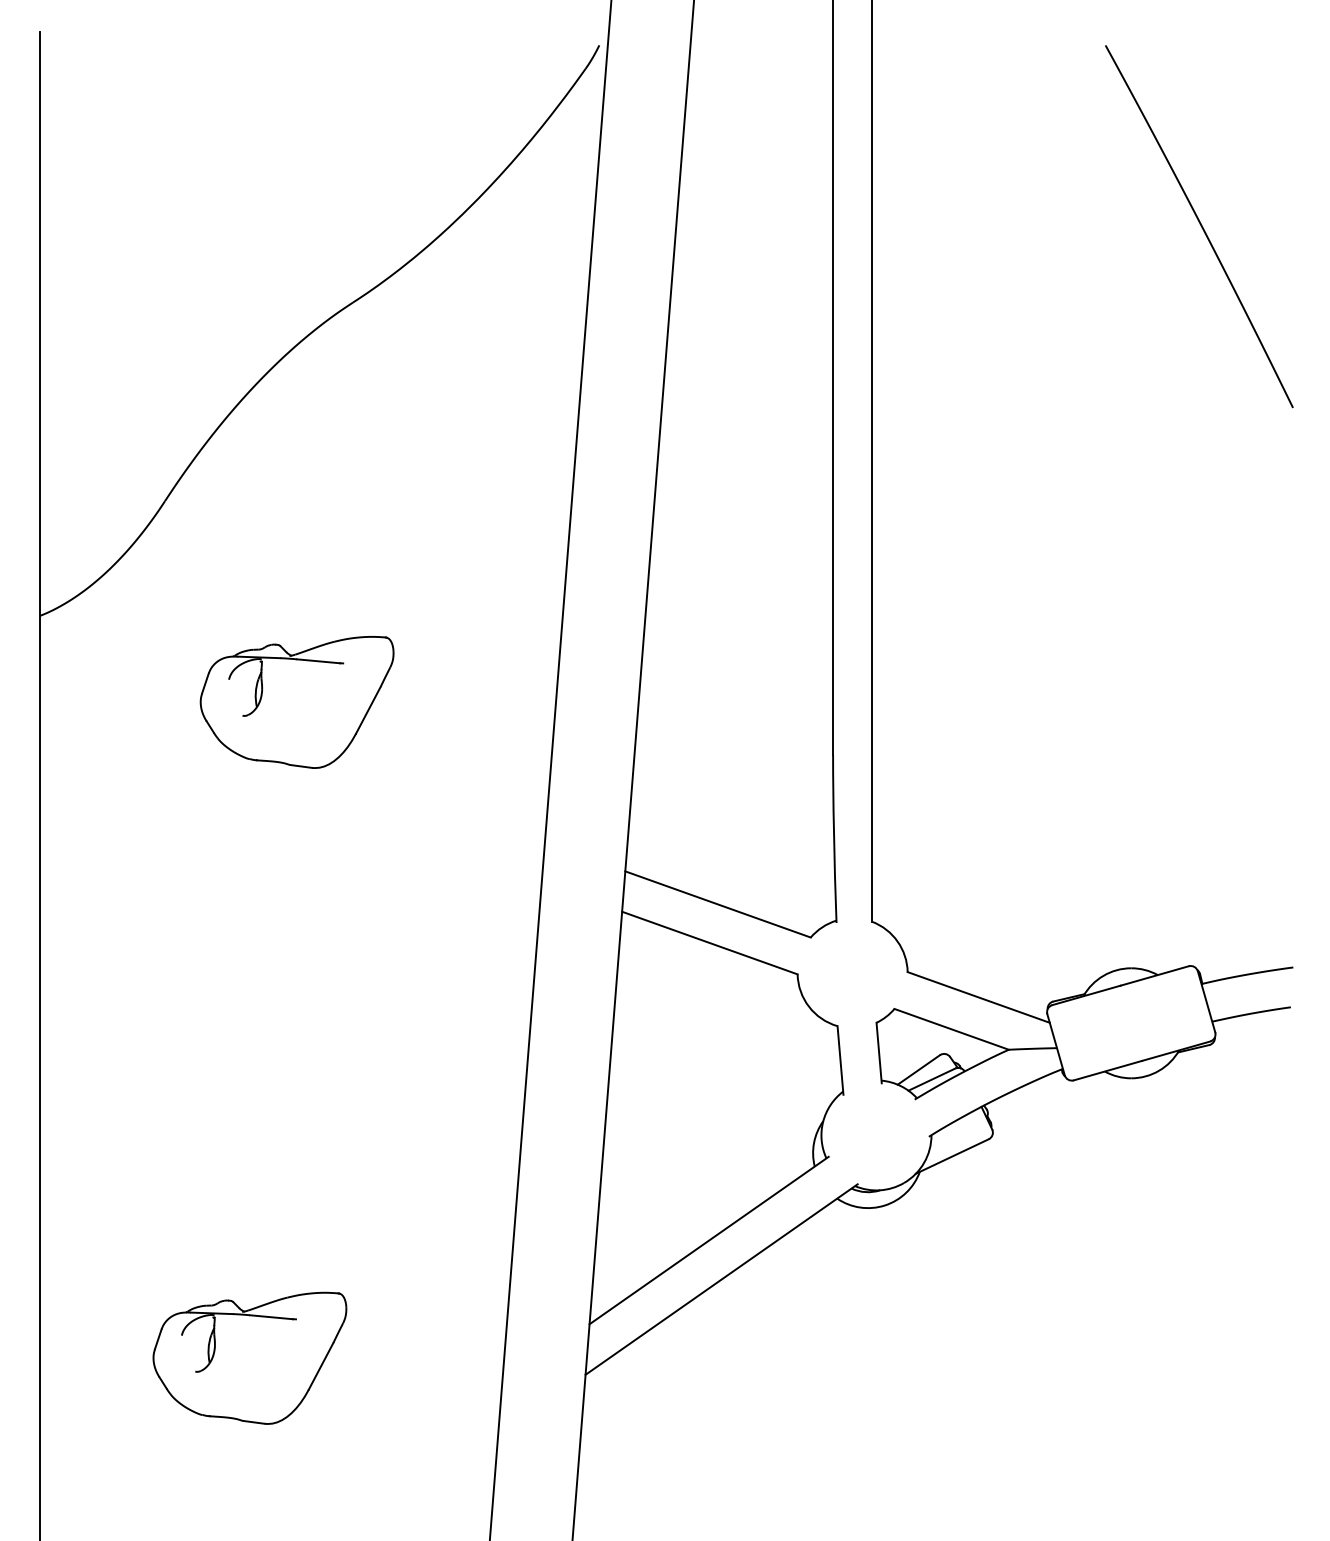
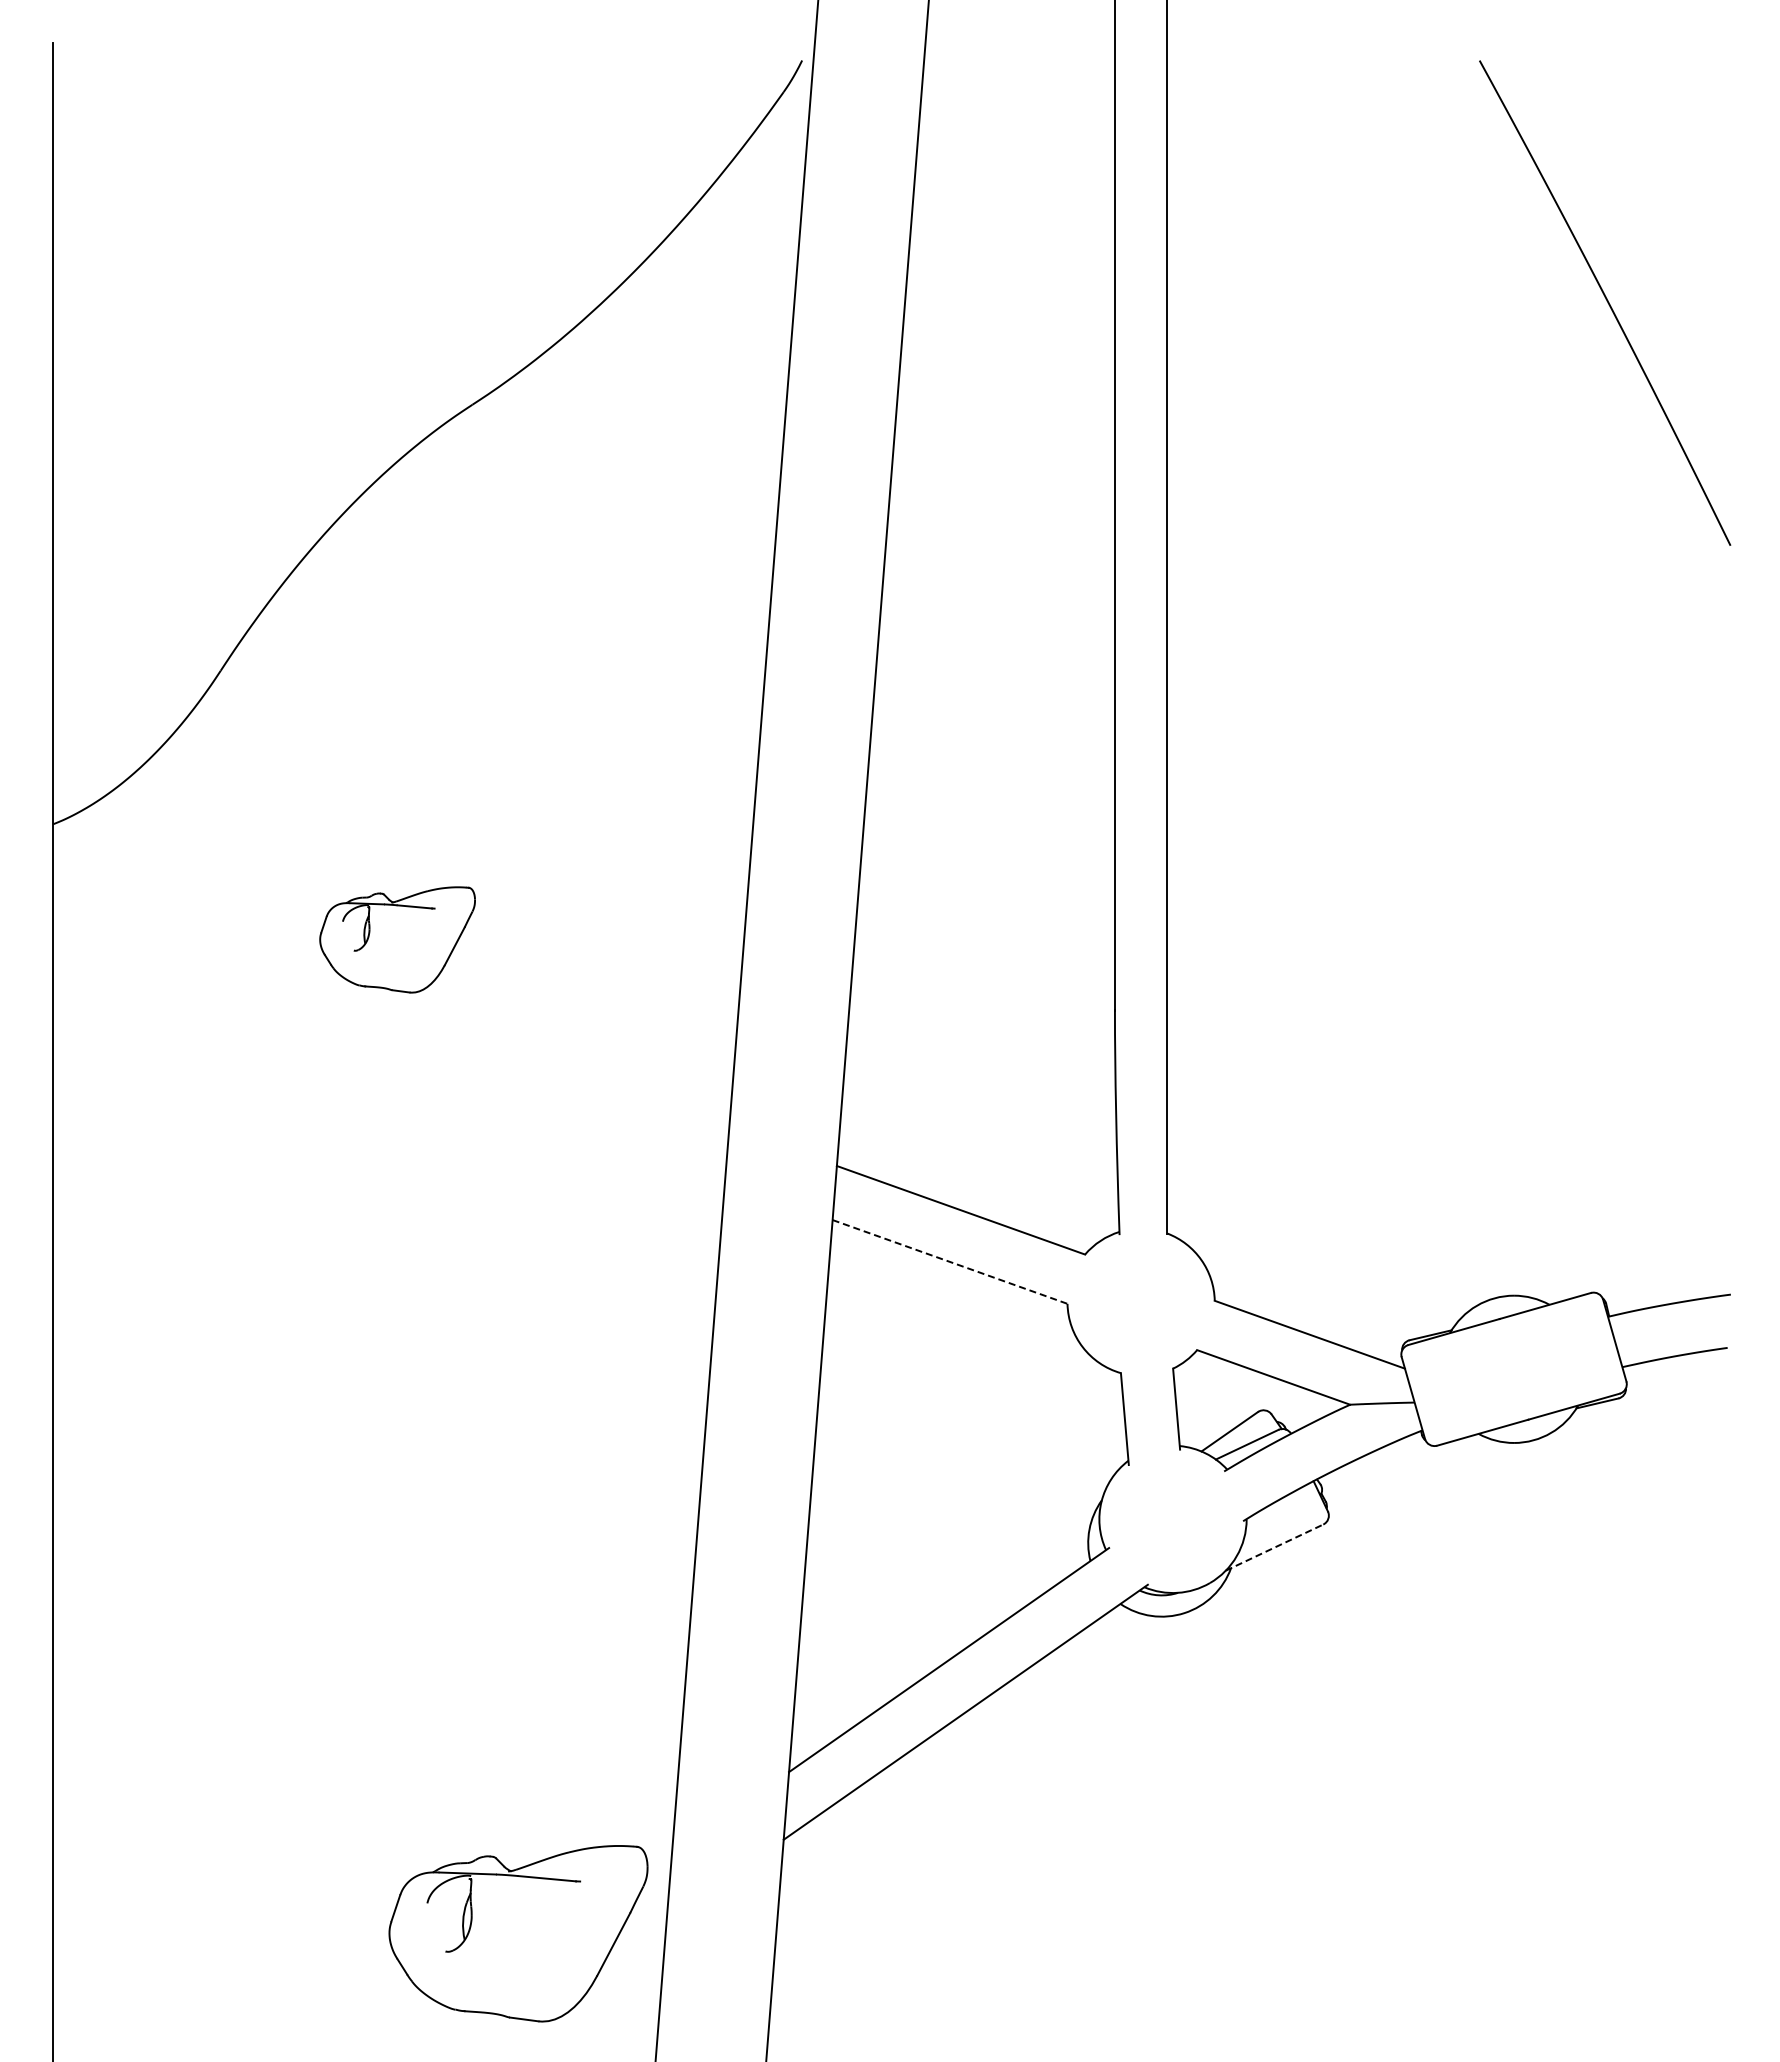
part: (297, 702) -> (397, 939), size x0.6
line: (710, 942) -> (950, 1261), solid -> dashed
line: (952, 1156) -> (1274, 1547), solid -> dashed
part: (249, 1358) -> (518, 1933), moved

